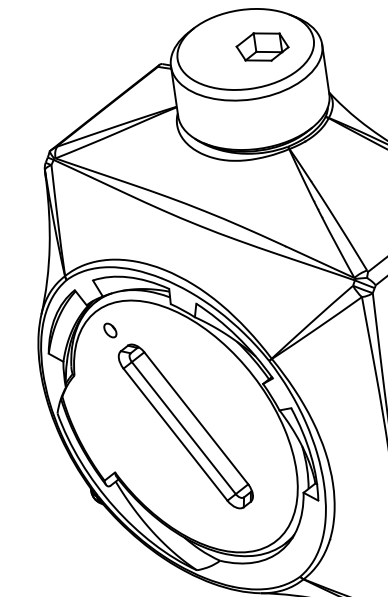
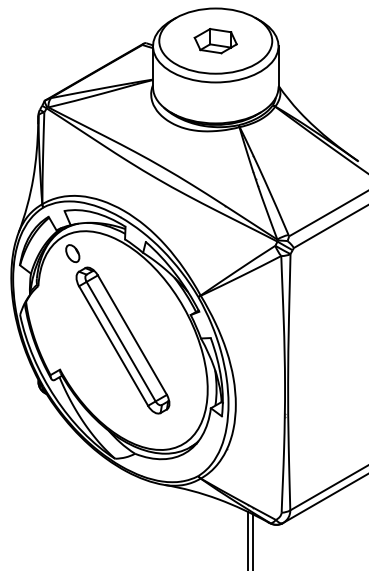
part: (262, 47) -> (215, 41), moved
part: (109, 330) -> (72, 253), size x1.43

